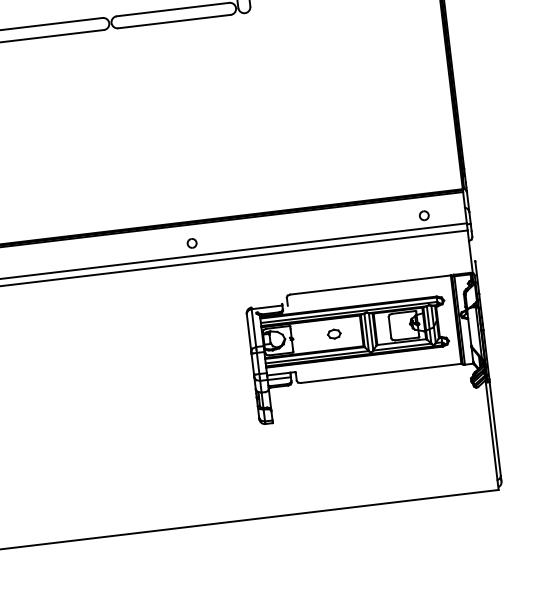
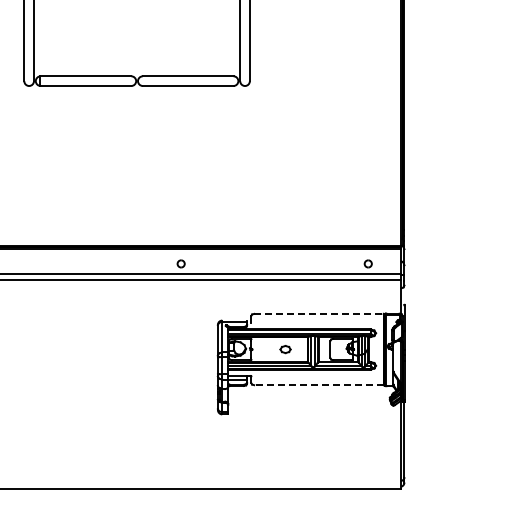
line: (369, 284) -> (318, 313), solid -> dashed
line: (380, 373) -> (318, 385), solid -> dashed

